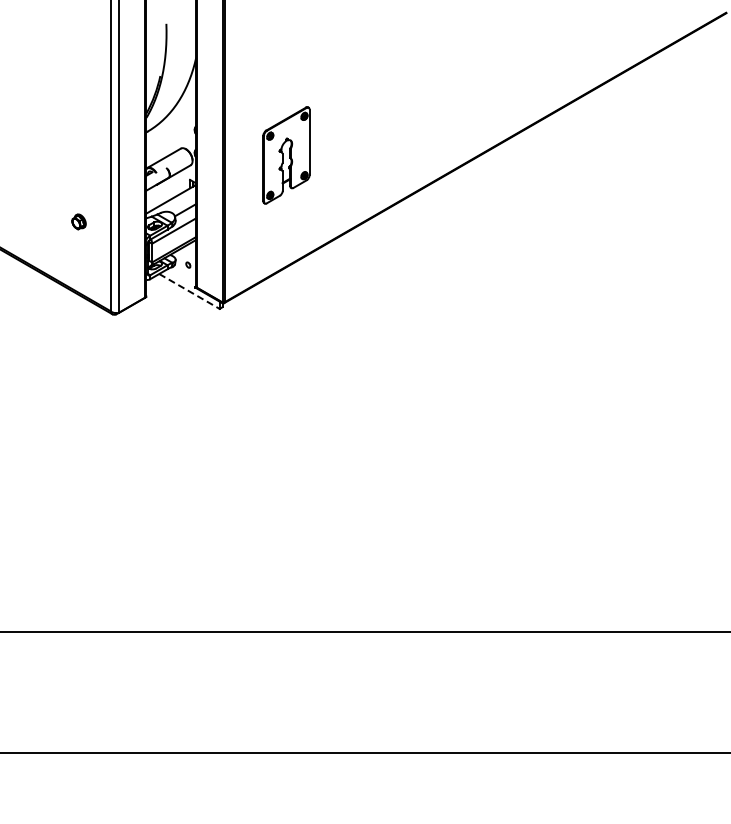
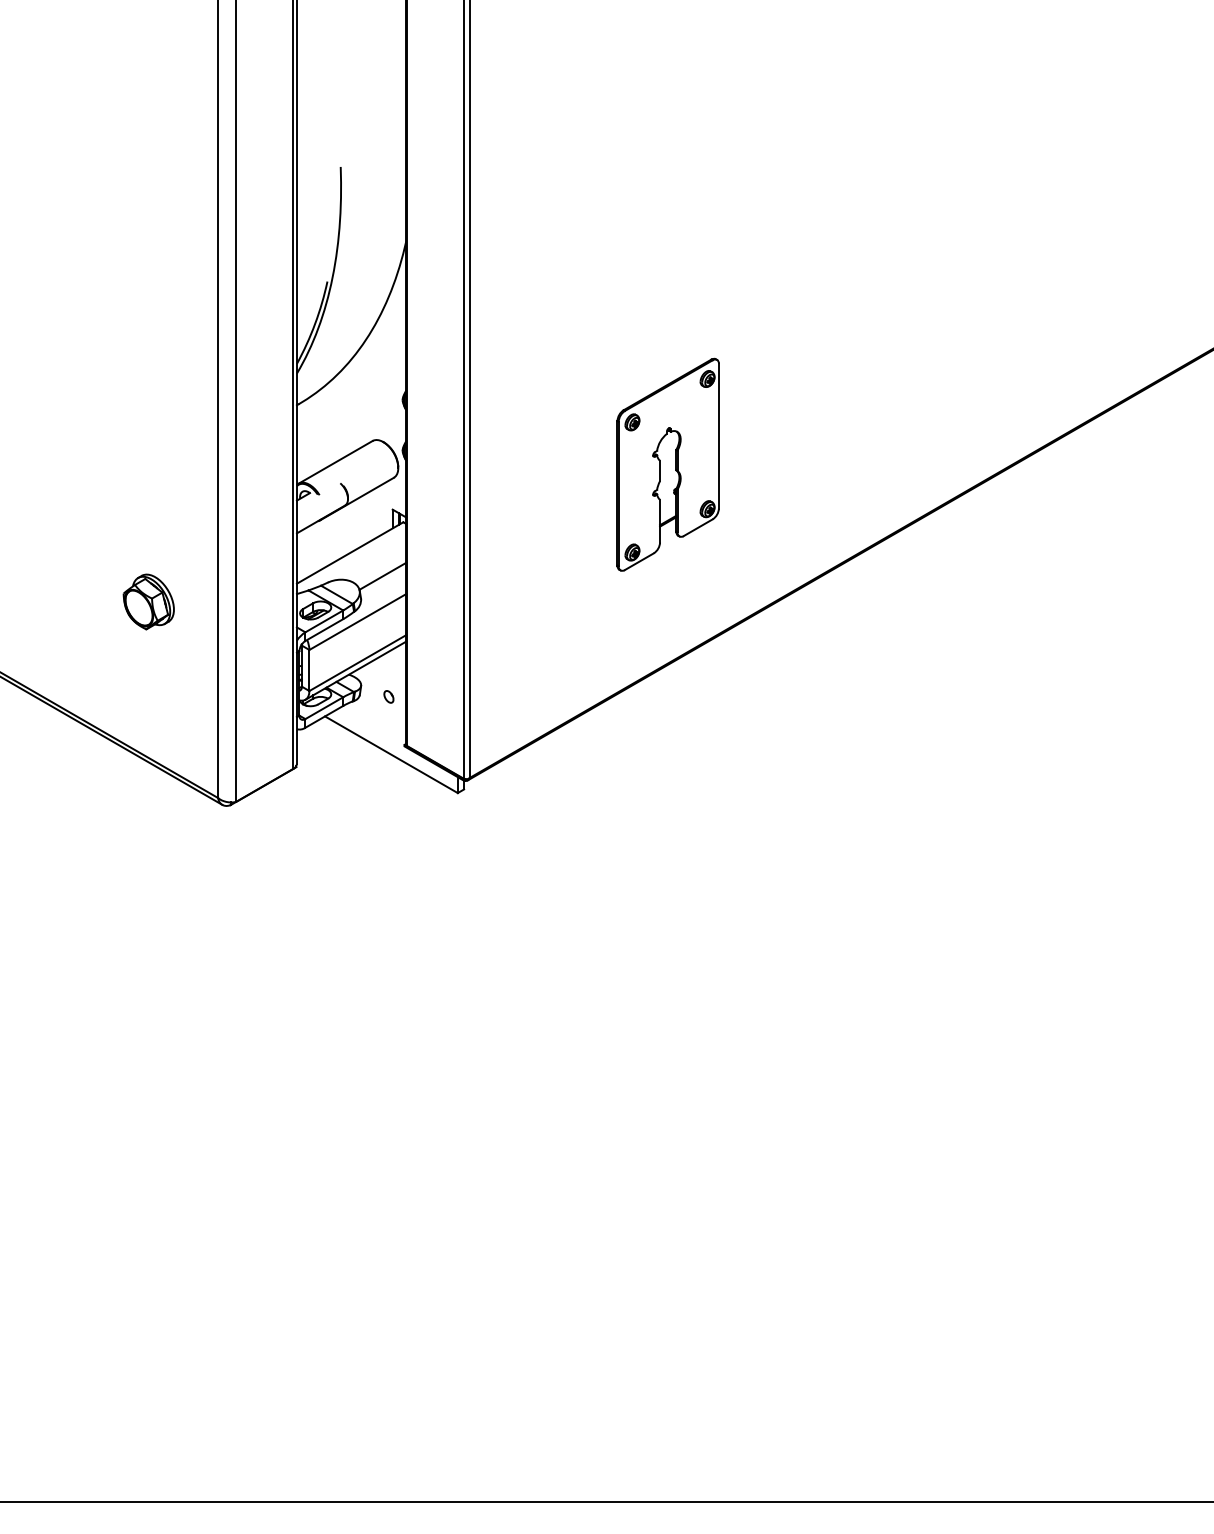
part: (286, 155) -> (668, 464), moved
part: (78, 221) -> (147, 601), size x1.67
line: (189, 291) -> (391, 754), dashed -> solid

